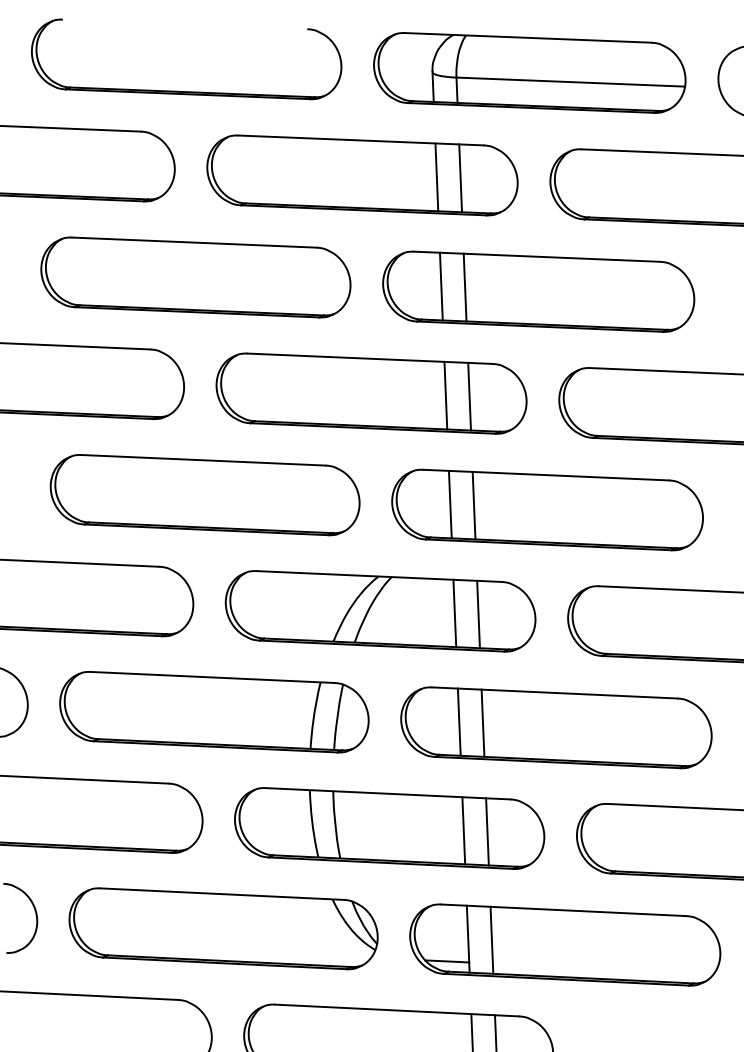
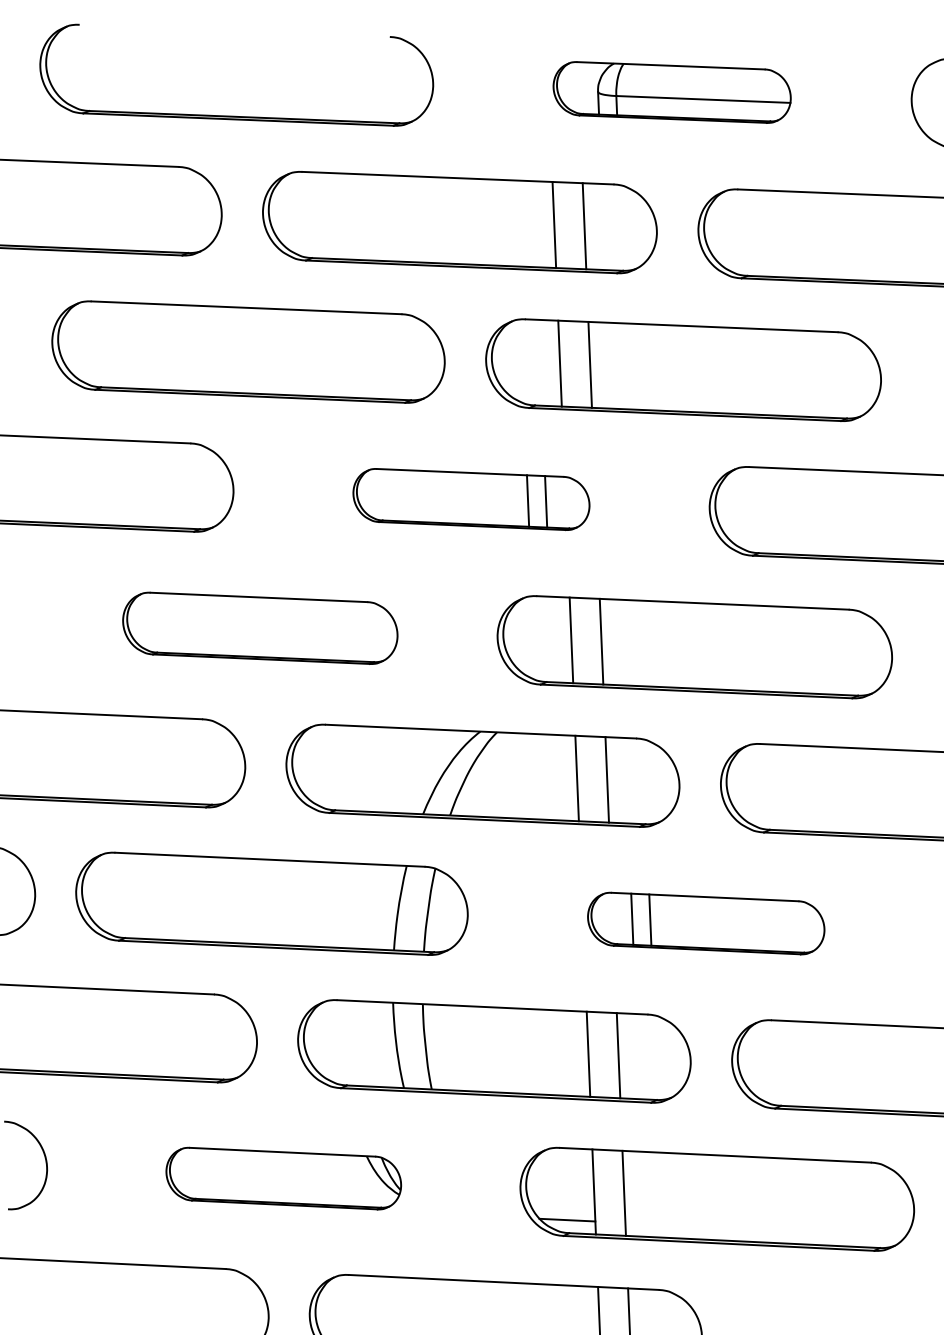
part: (529, 72) -> (671, 92), size x0.6
part: (371, 393) -> (471, 499), size x0.6
part: (205, 495) -> (260, 628), size x0.7
part: (556, 727) -> (706, 923), size x0.6
part: (223, 928) -> (283, 1178), size x0.6

